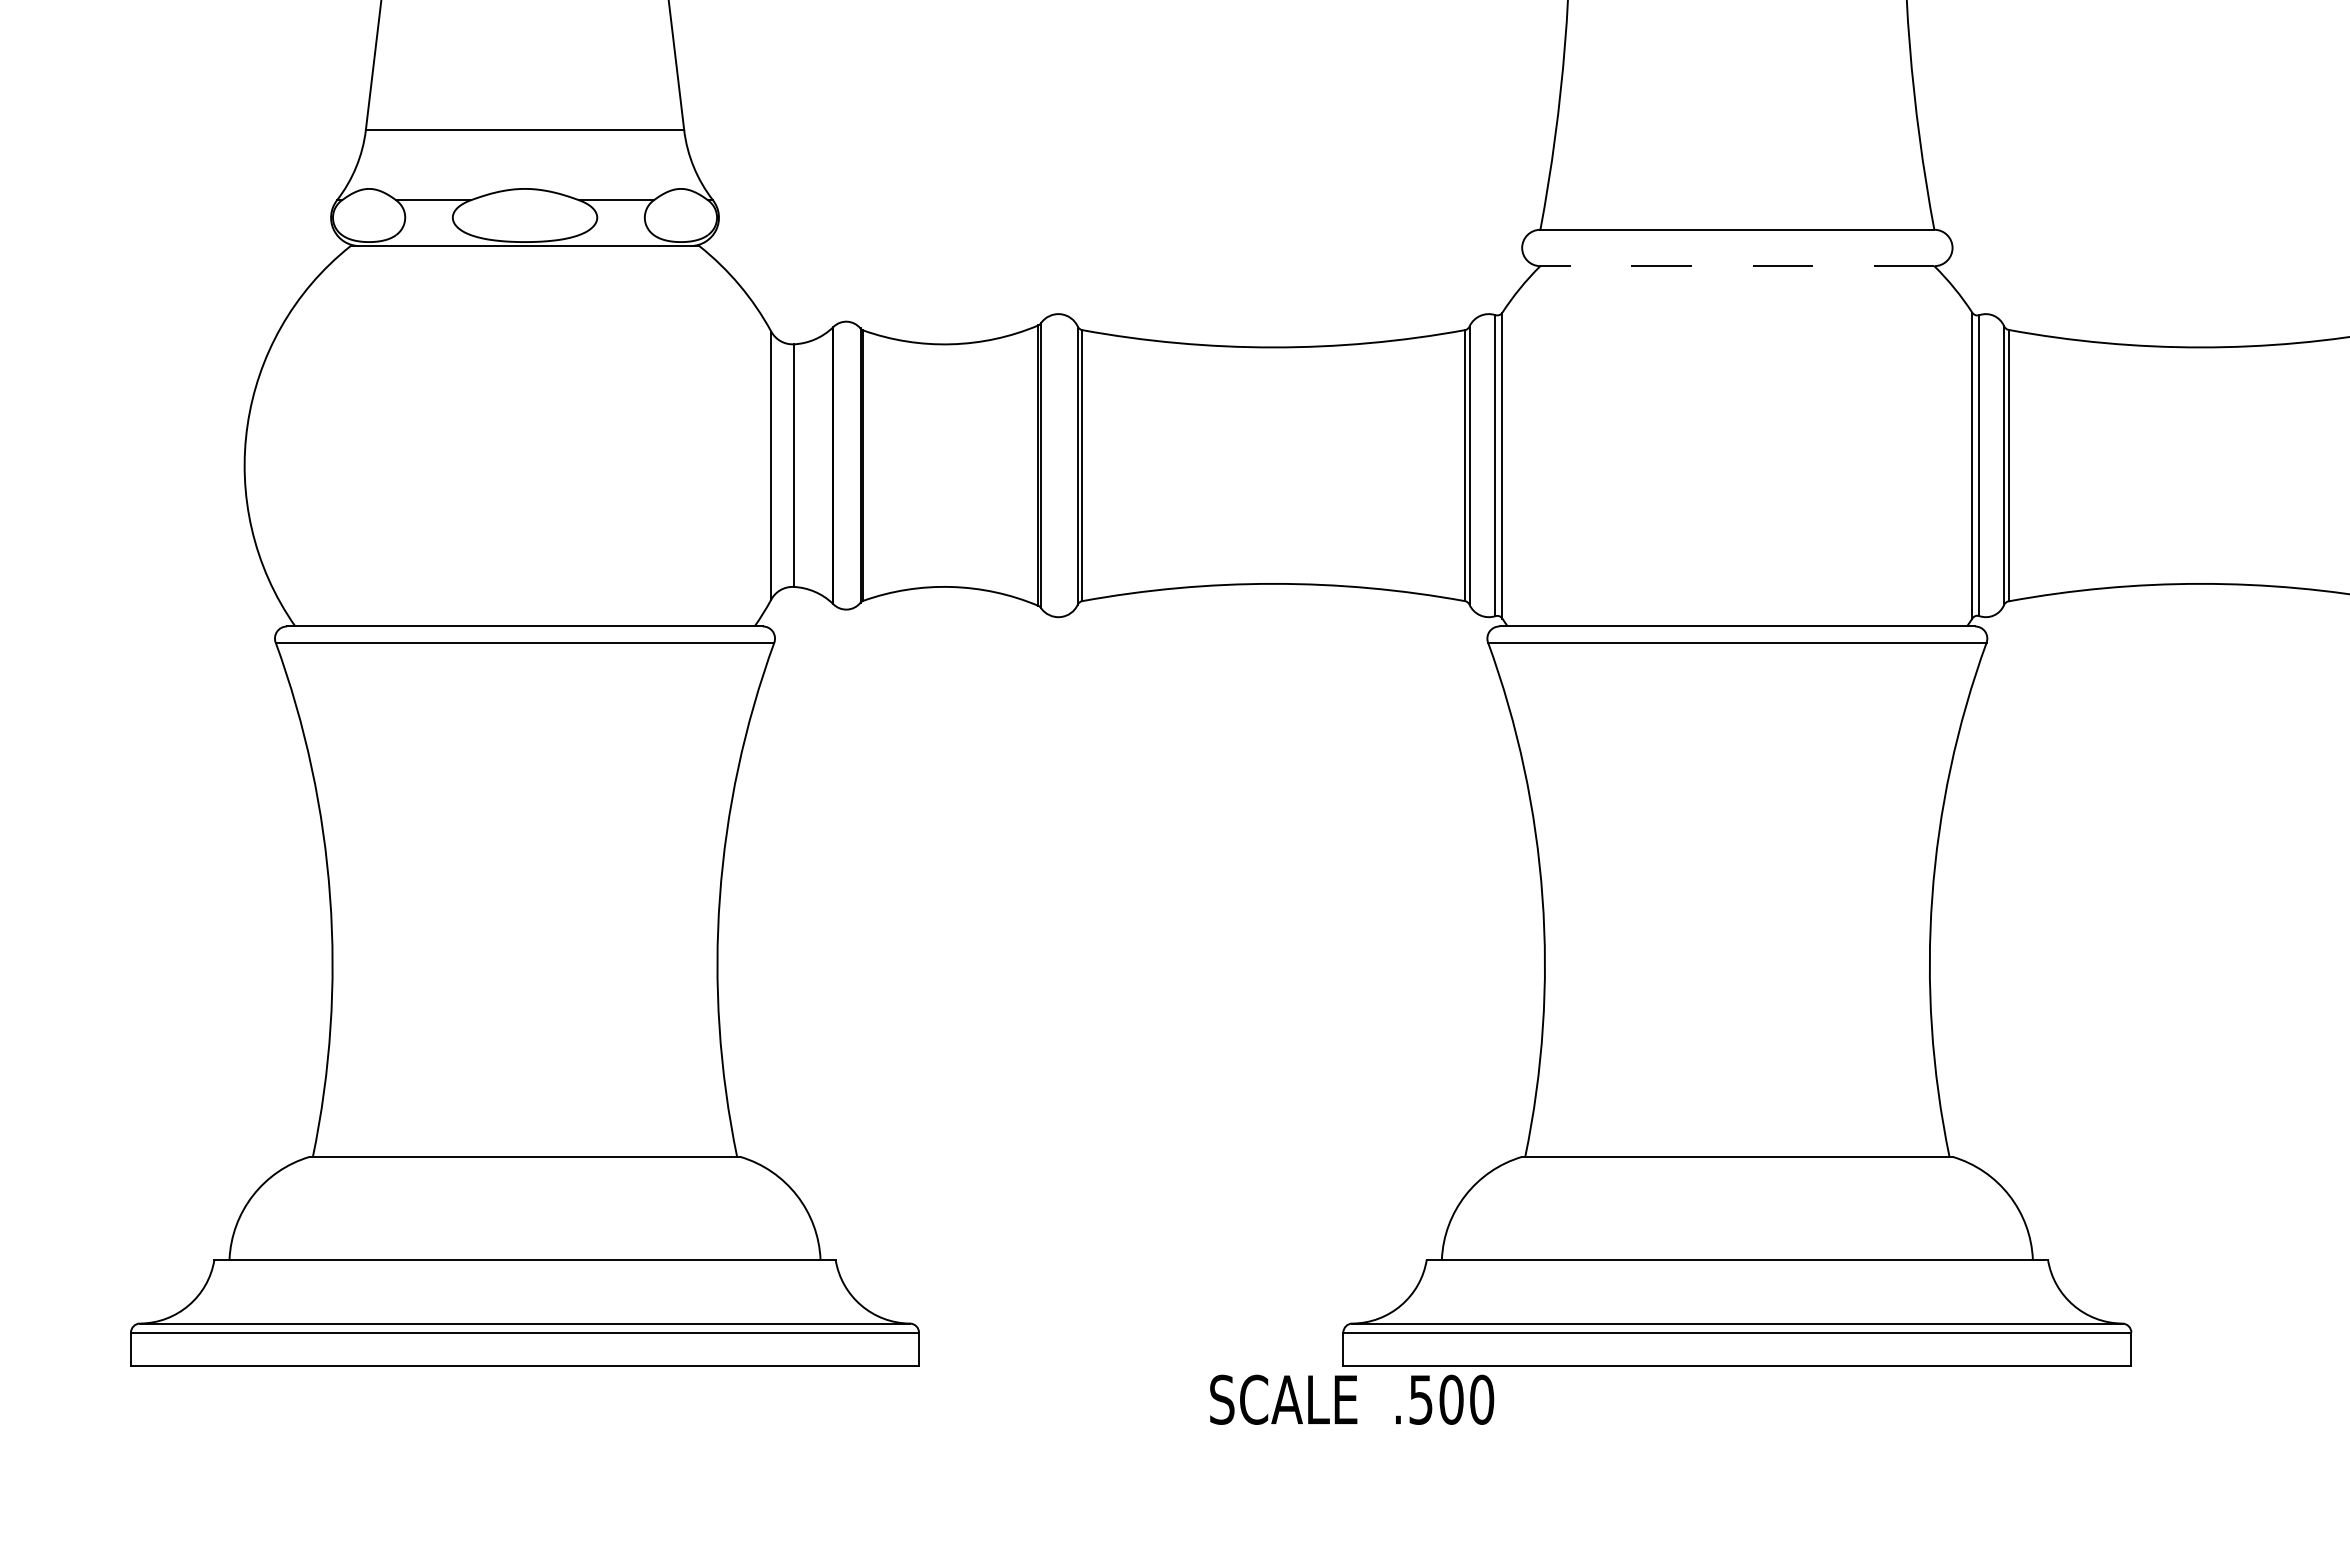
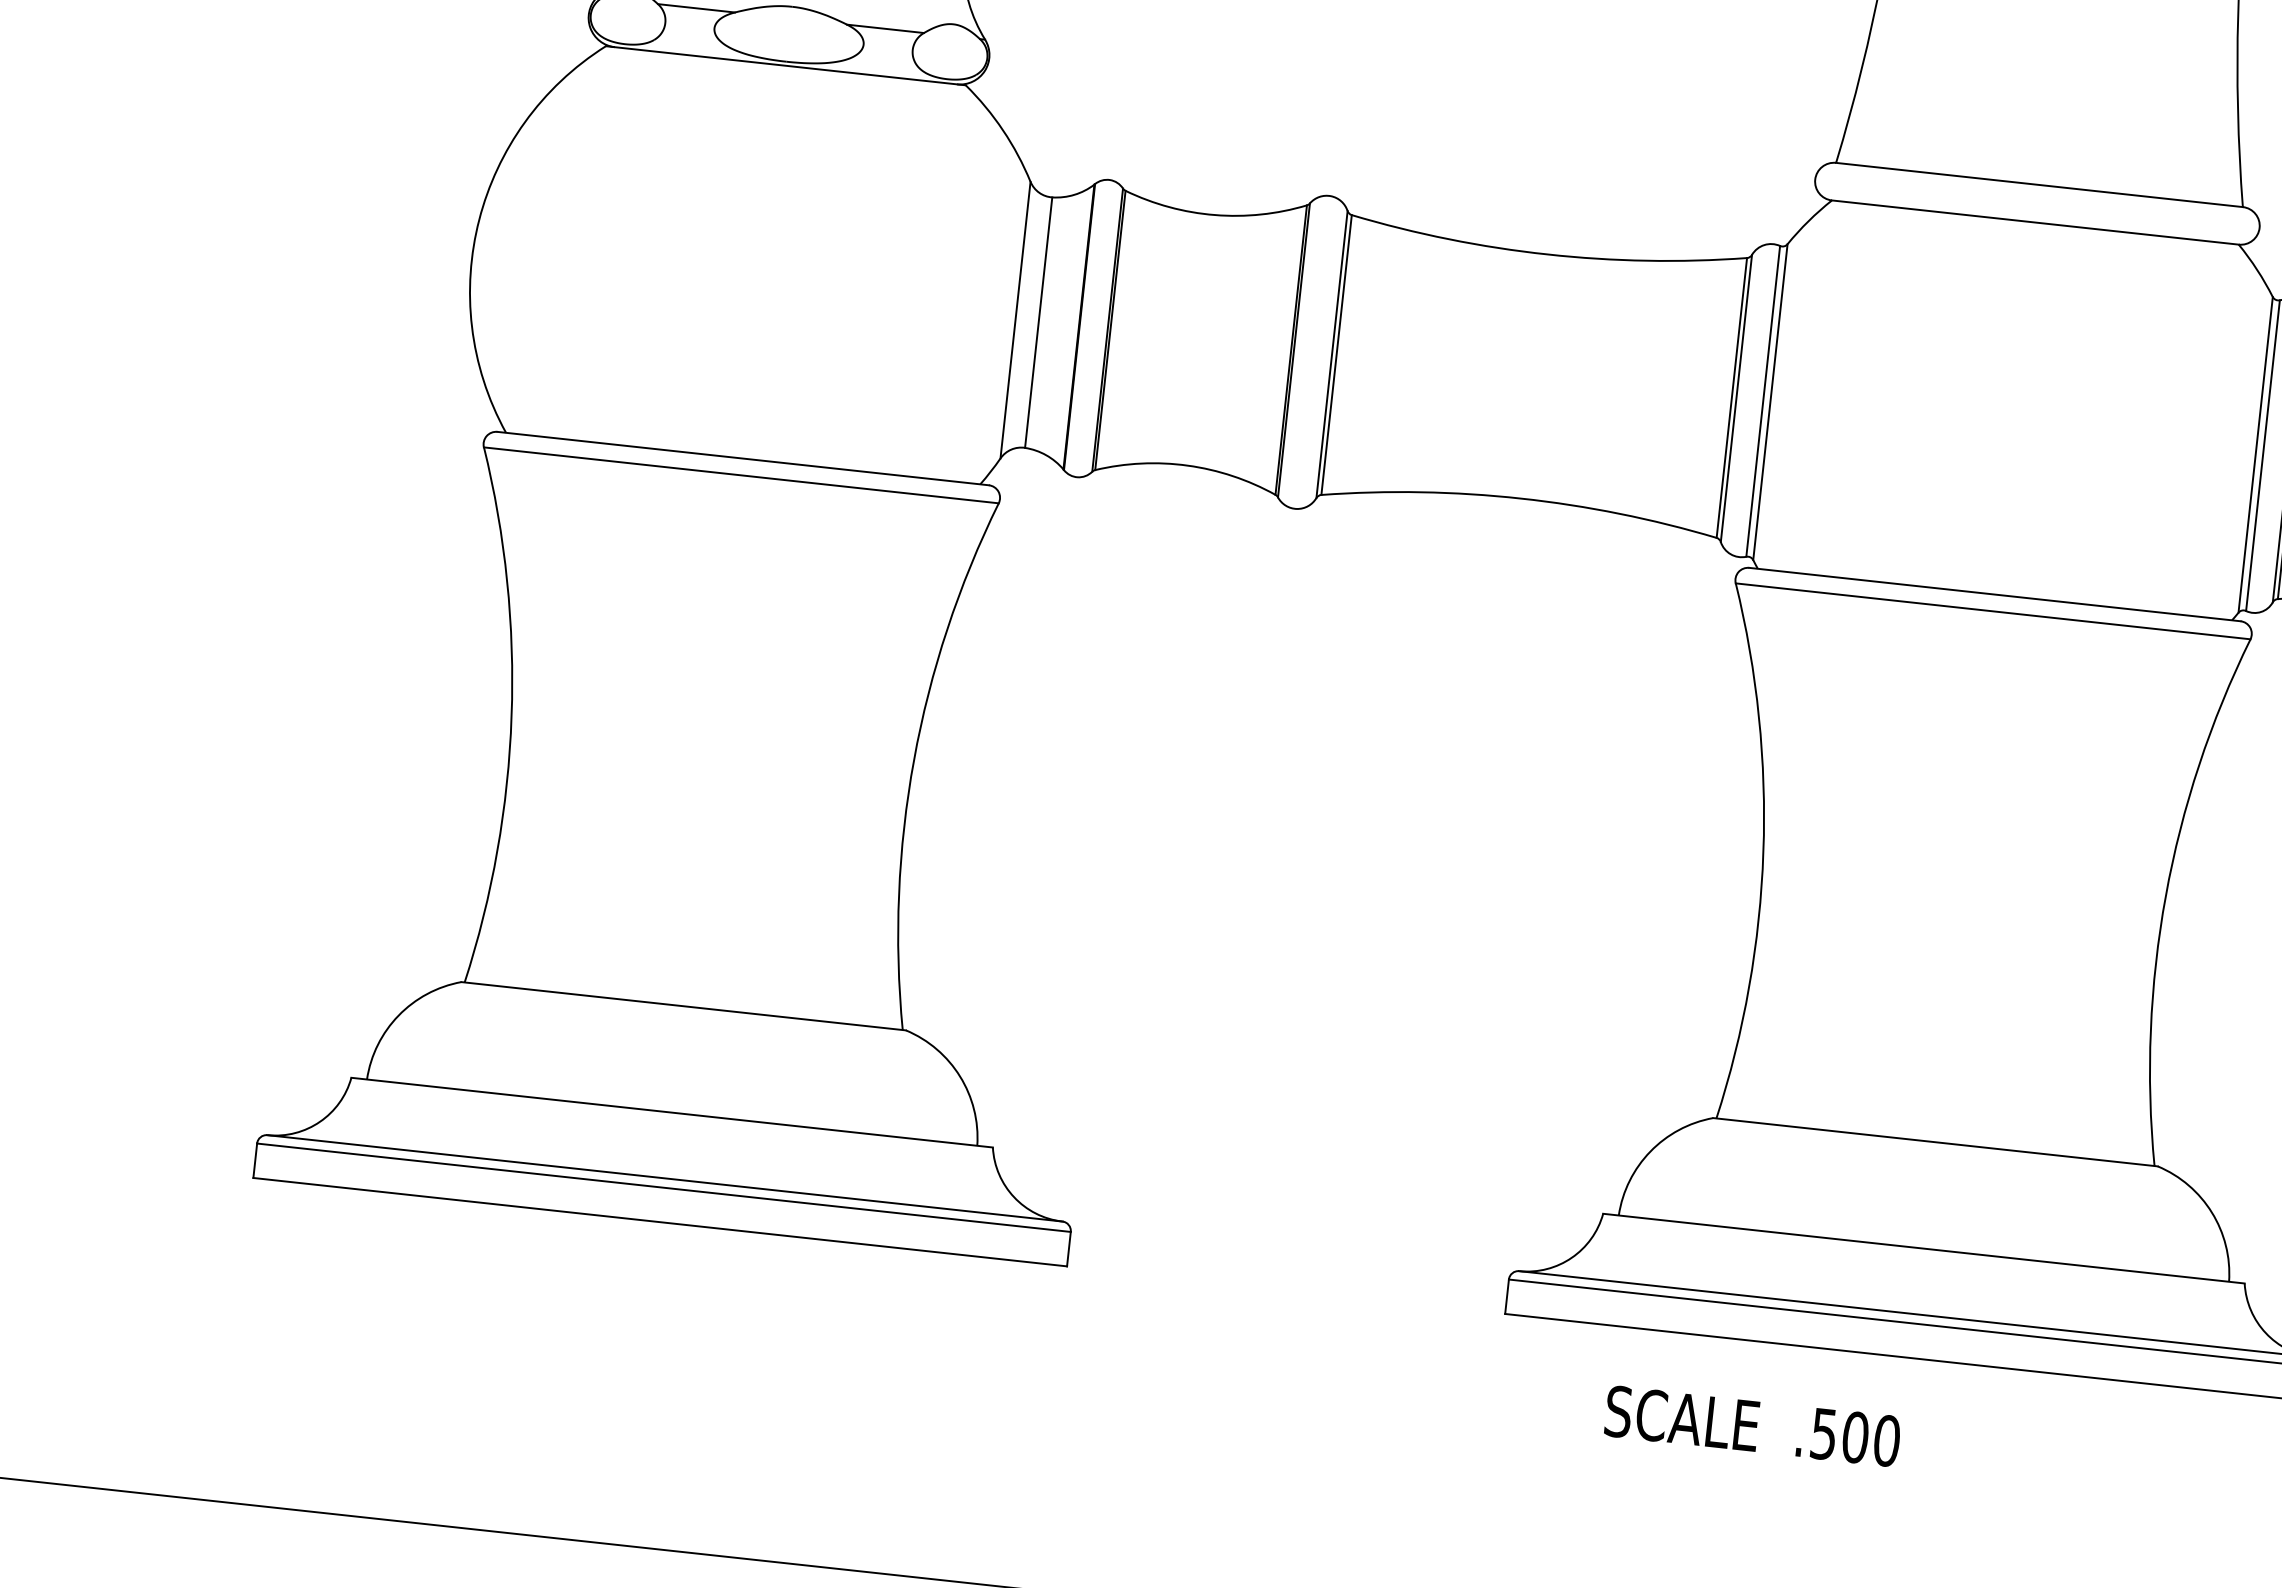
line: (1736, 266) -> (2034, 222), dashed -> solid
text: (1352, 1399) -> (1753, 1426), moved

